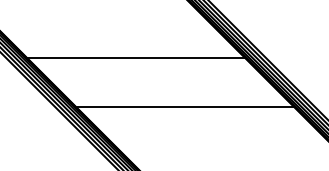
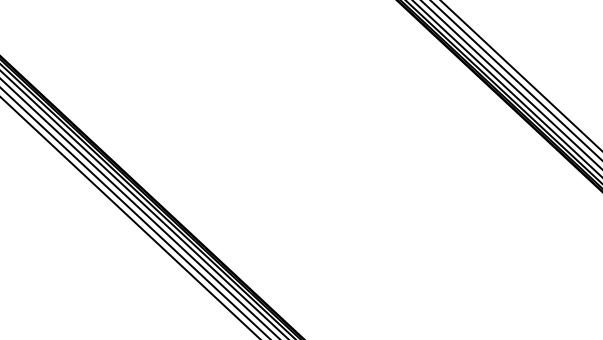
line: (136, 58) -> (271, 96), removed
line: (185, 107) -> (374, 192), removed

